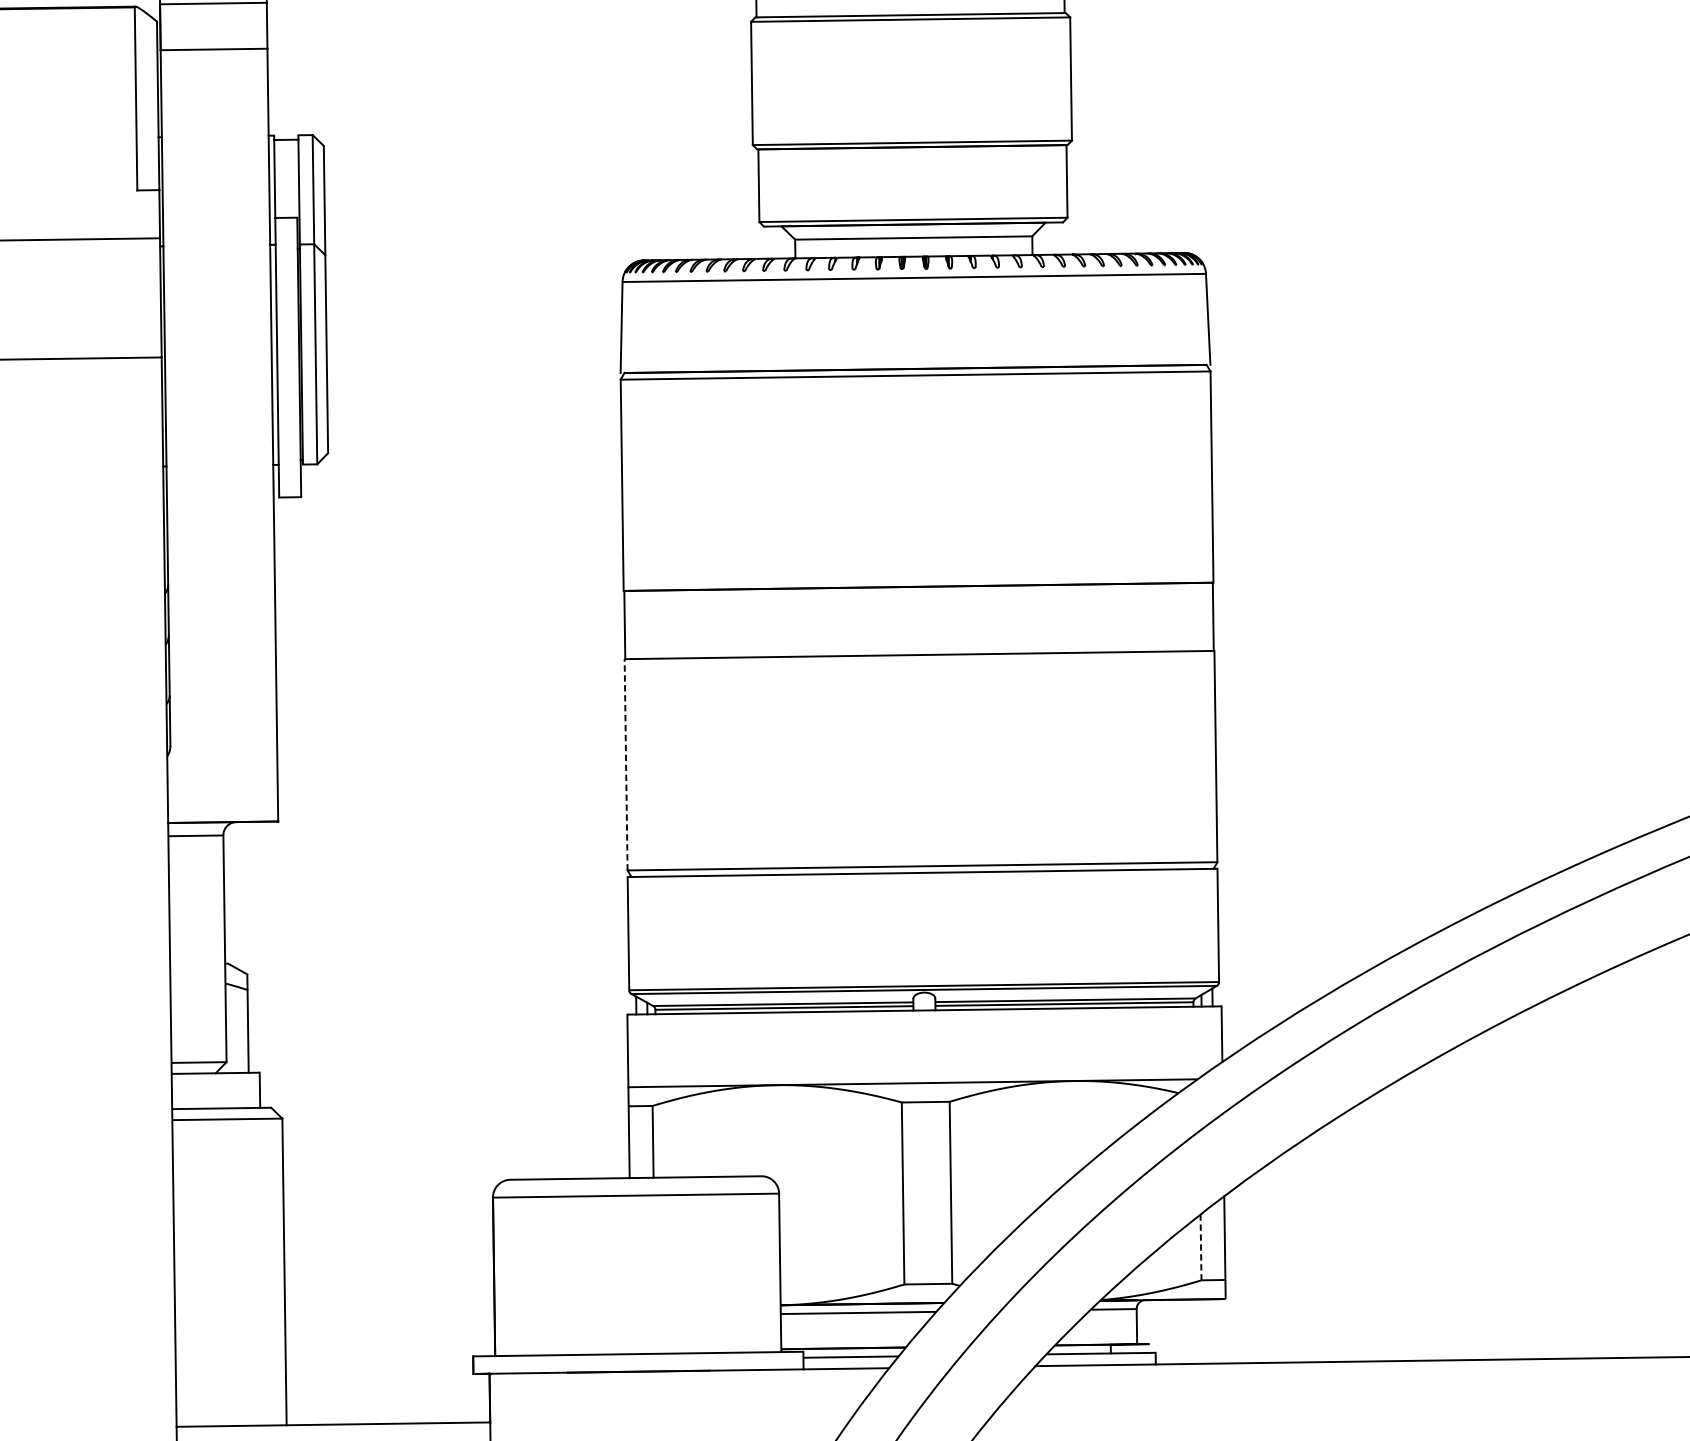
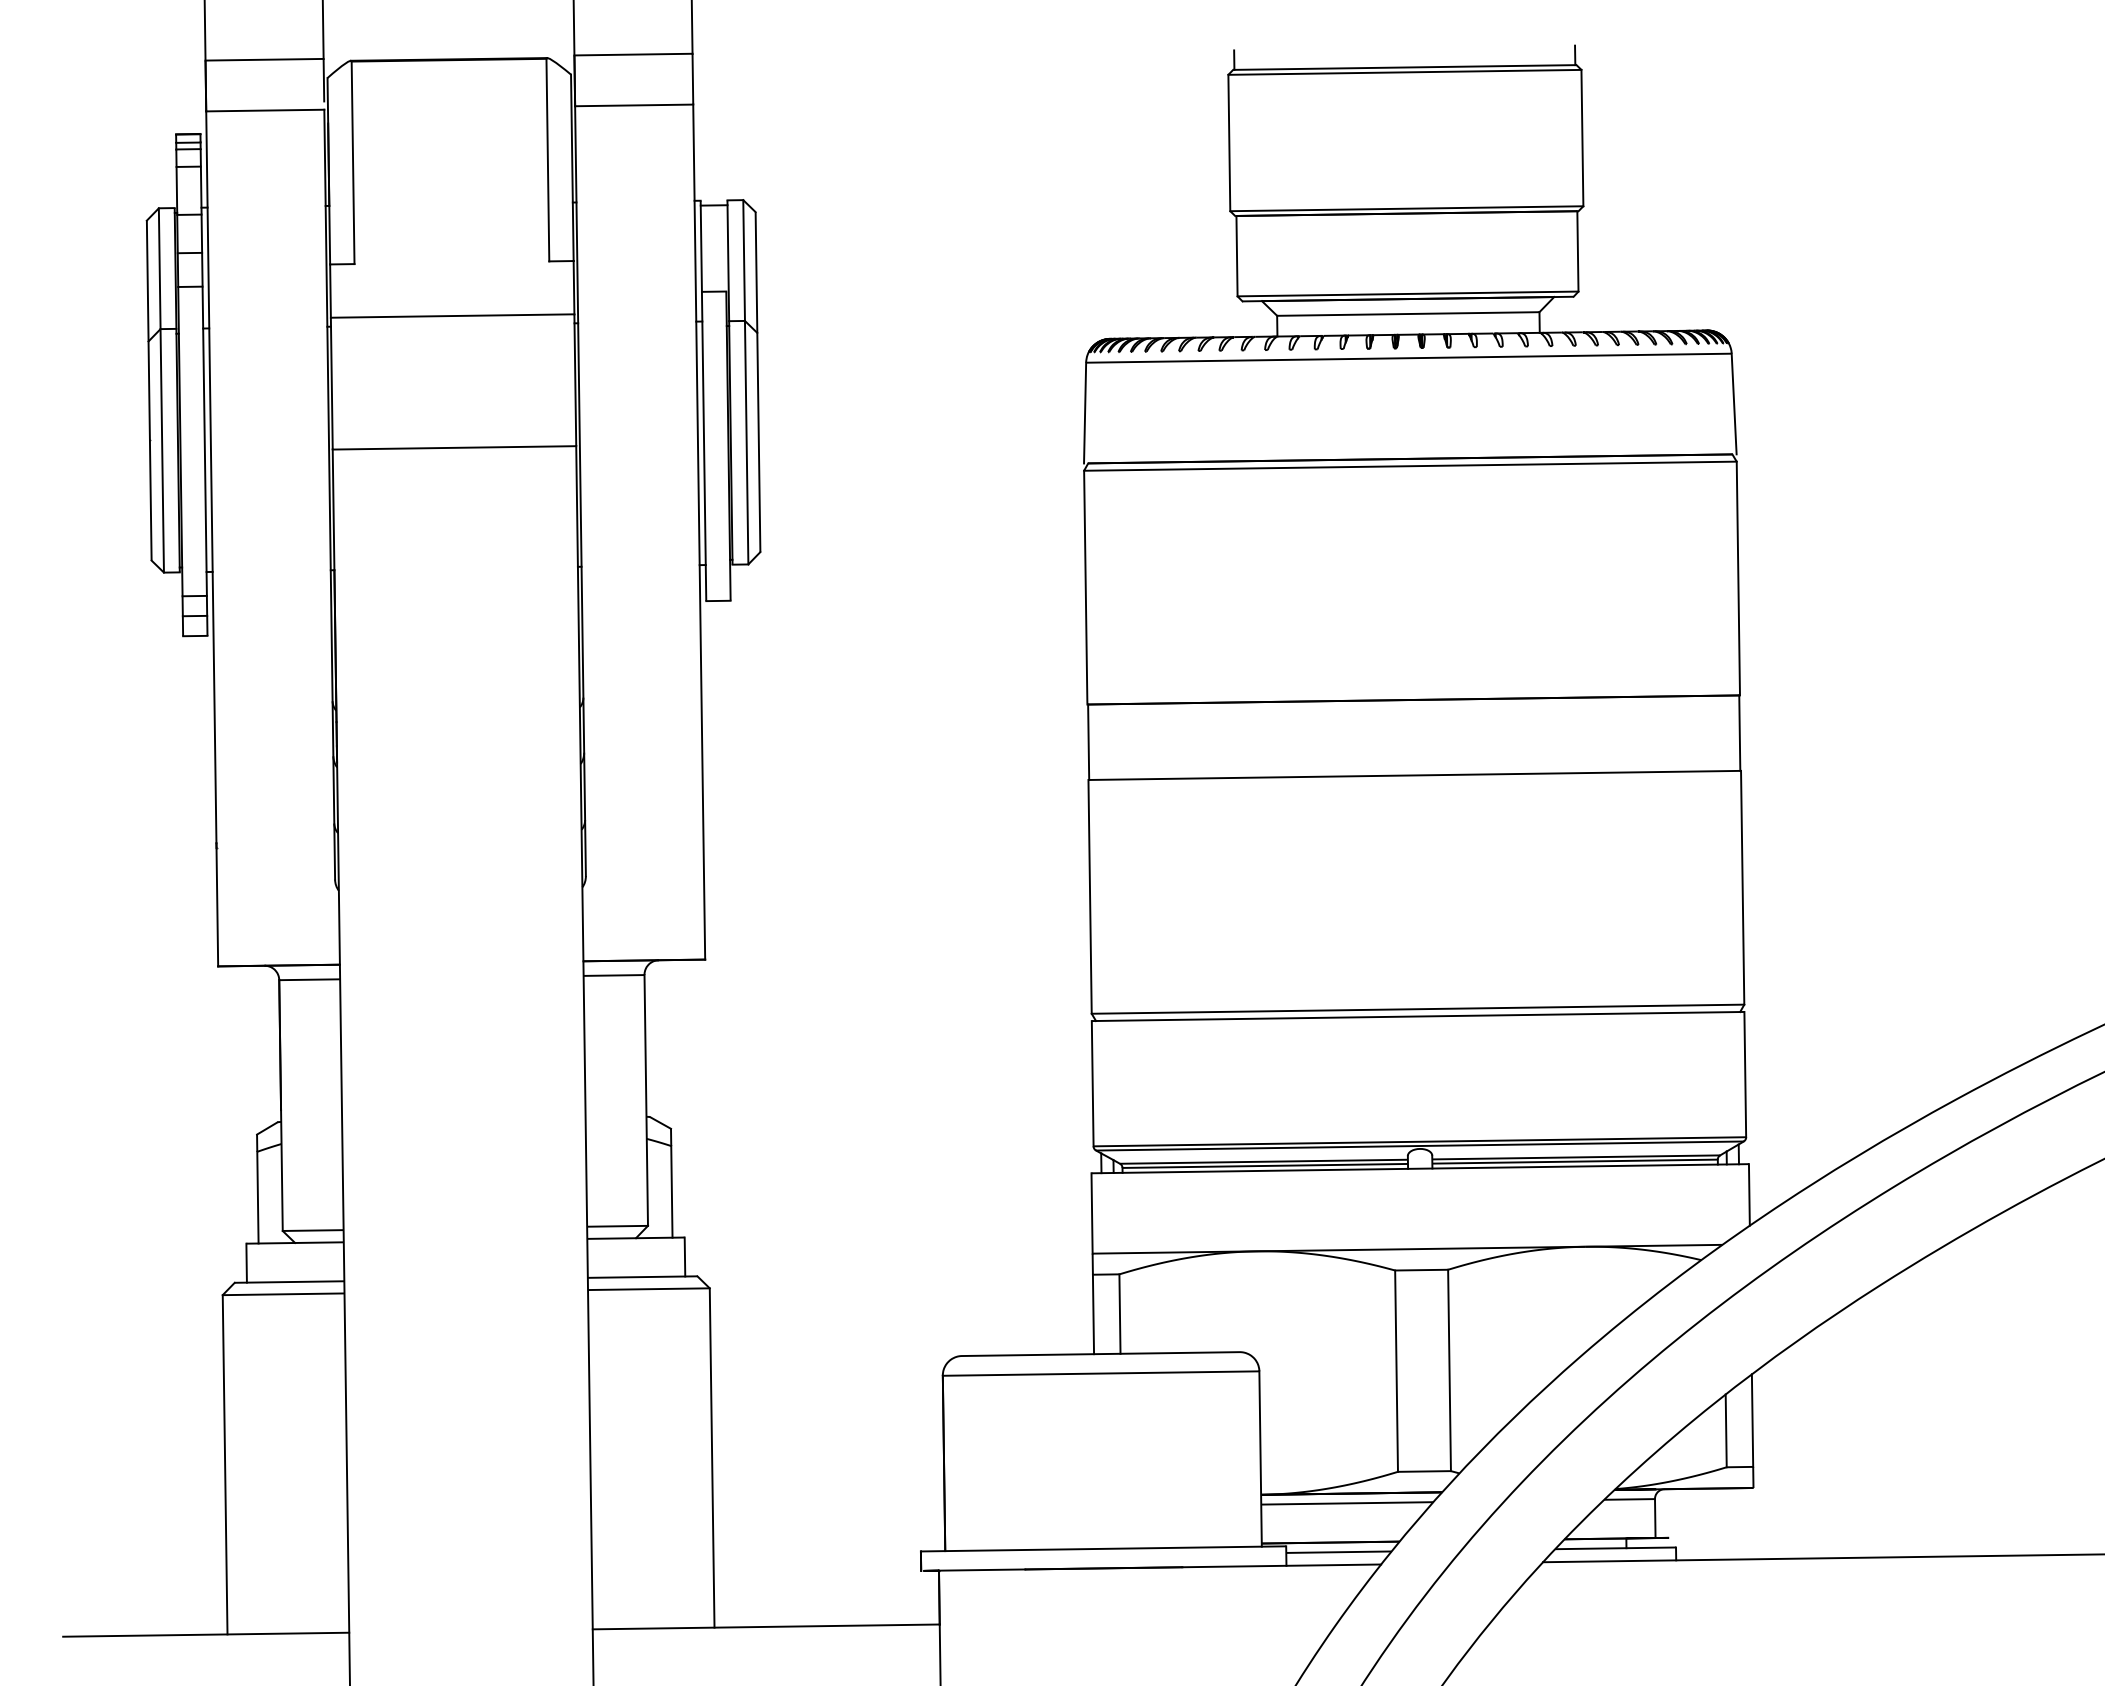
line: (626, 764) -> (1090, 896), dashed -> solid
line: (1201, 1247) -> (1726, 1431), dashed -> solid

